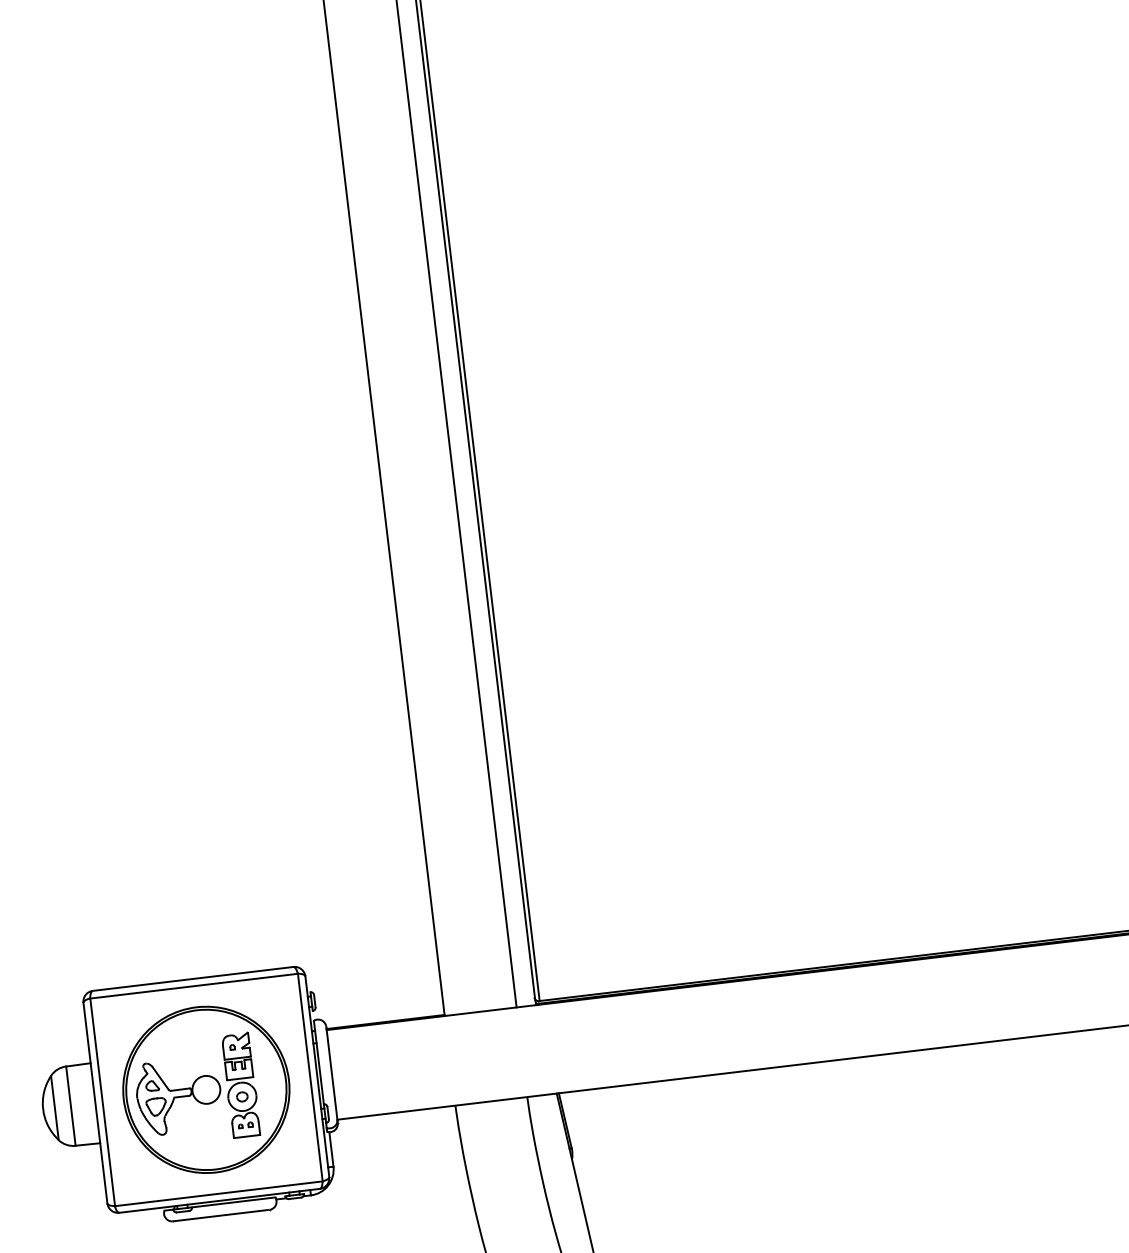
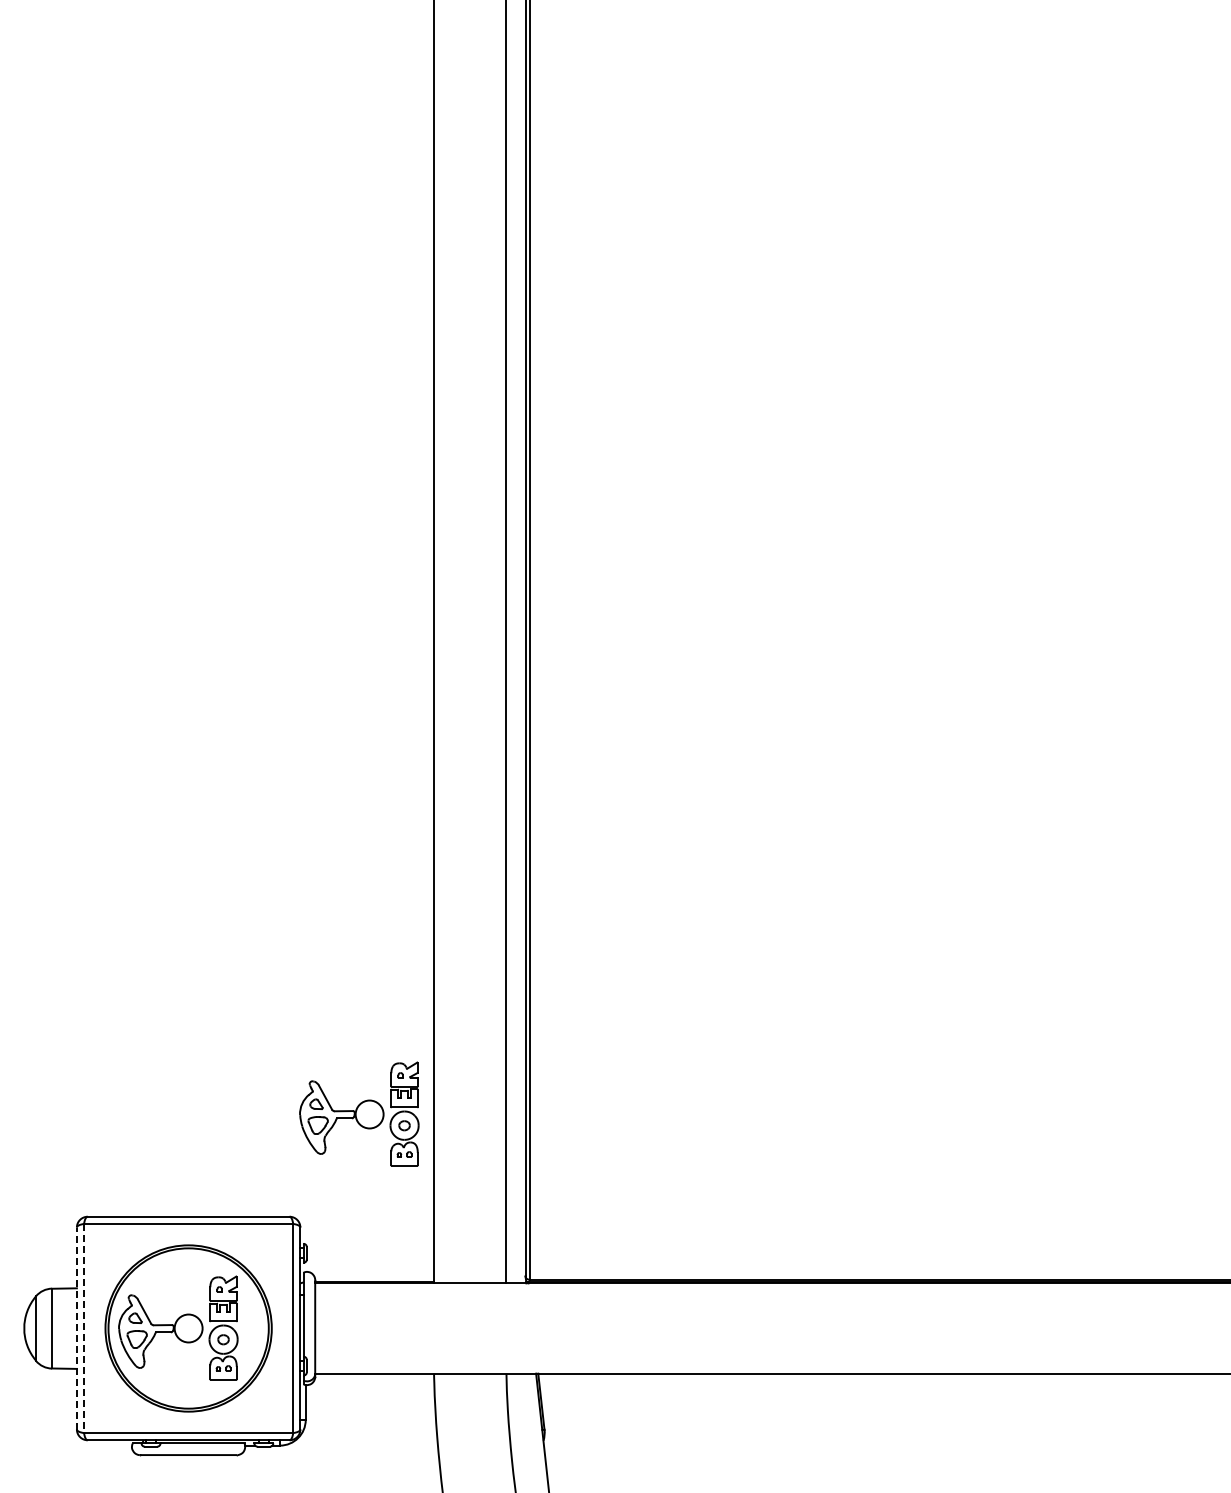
part: (350, 856) -> (359, 1113), added
line: (102, 1102) -> (84, 1328), solid -> dashed
line: (95, 1103) -> (76, 1328), solid -> dashed

